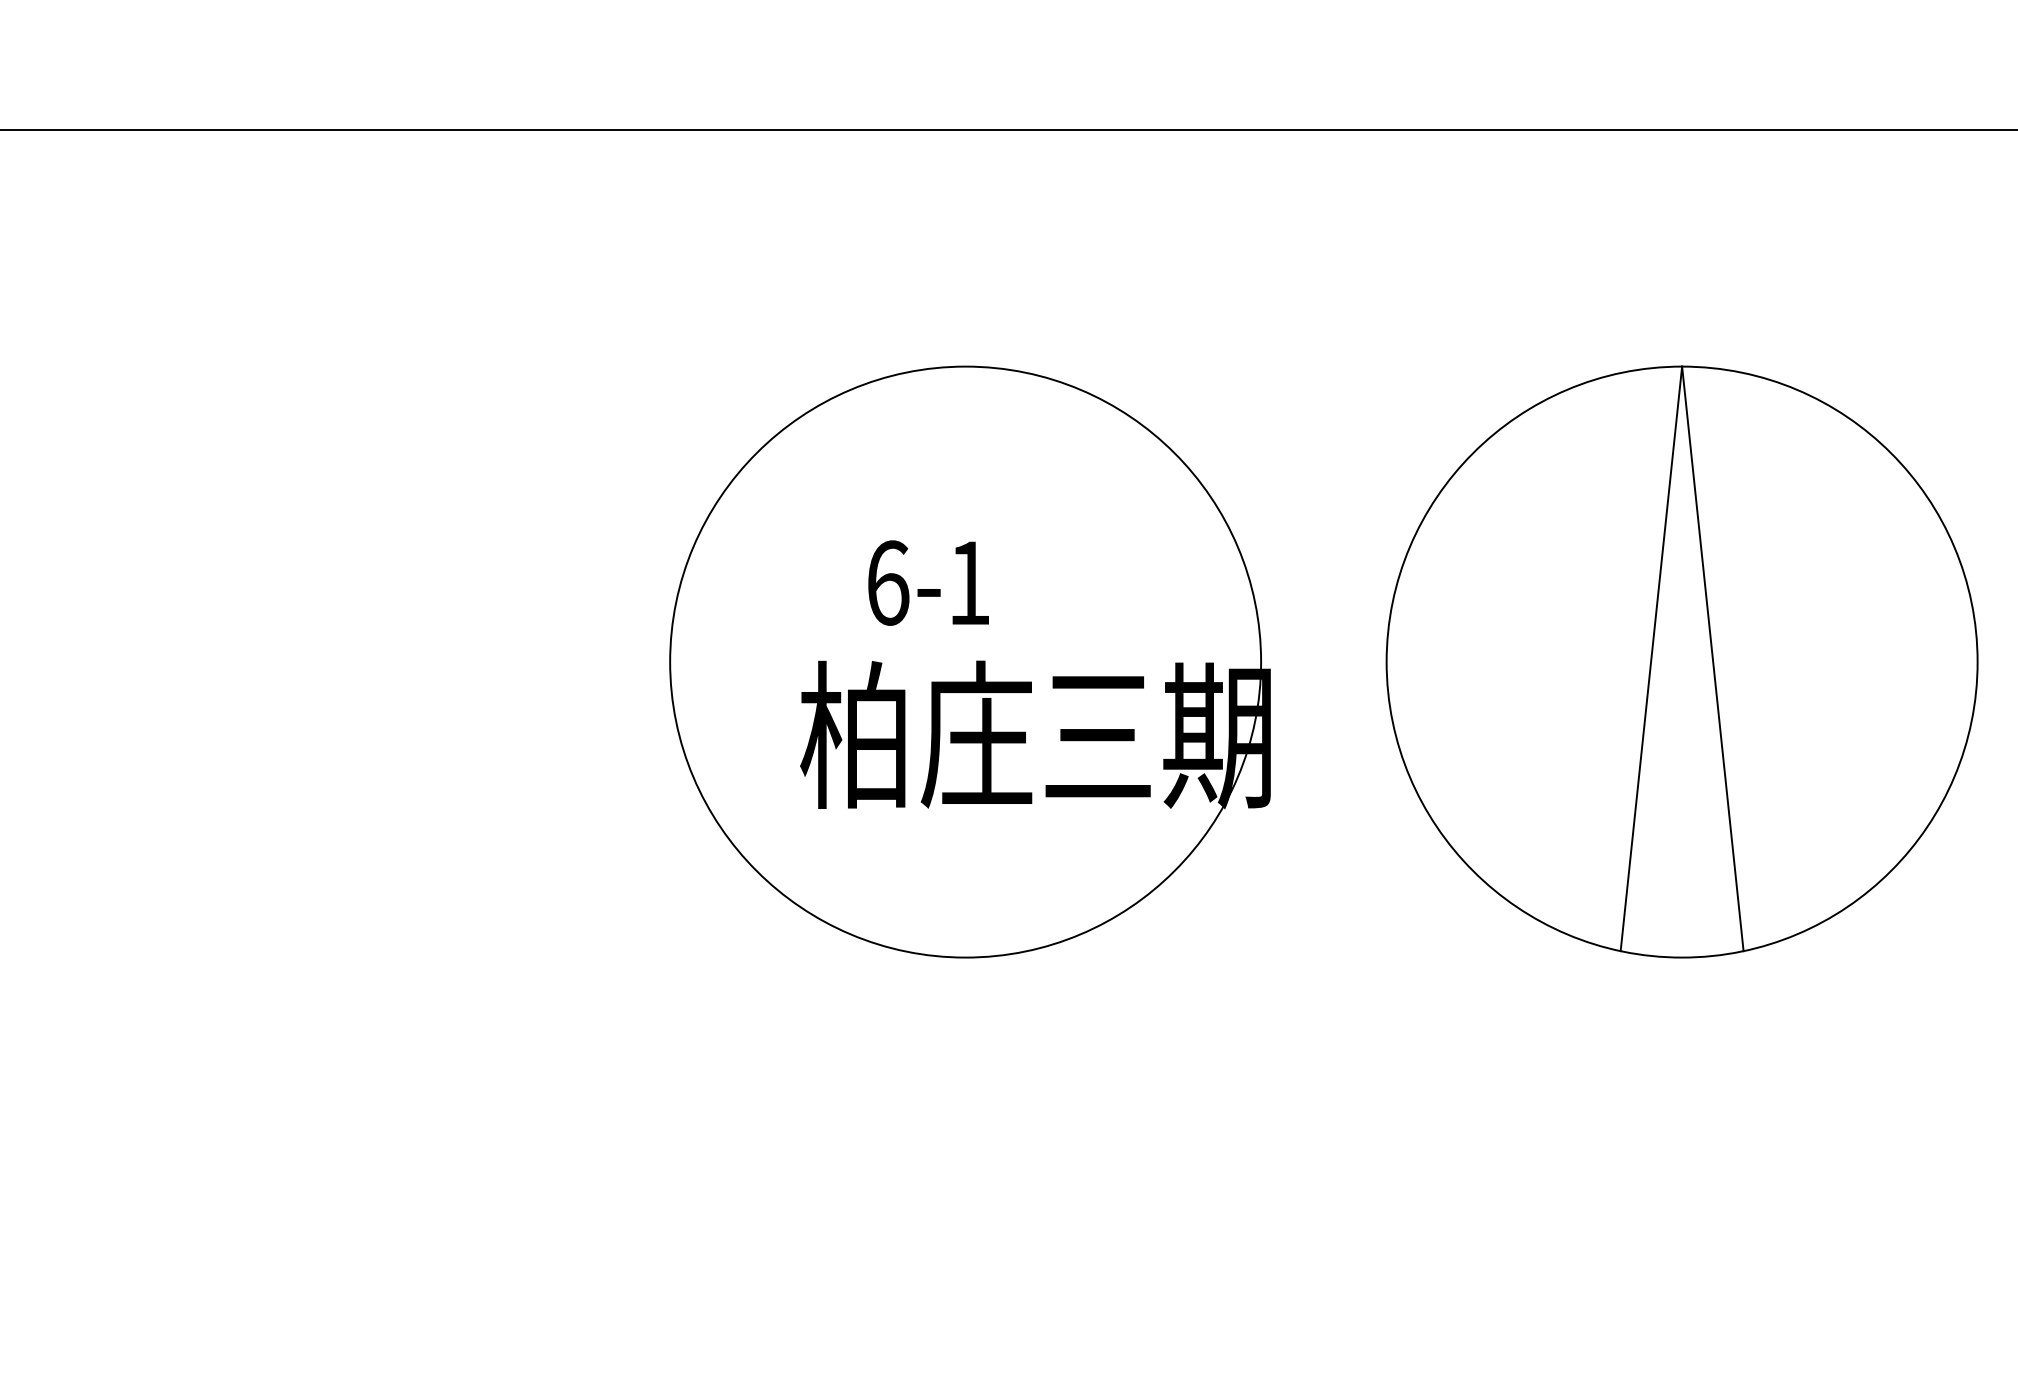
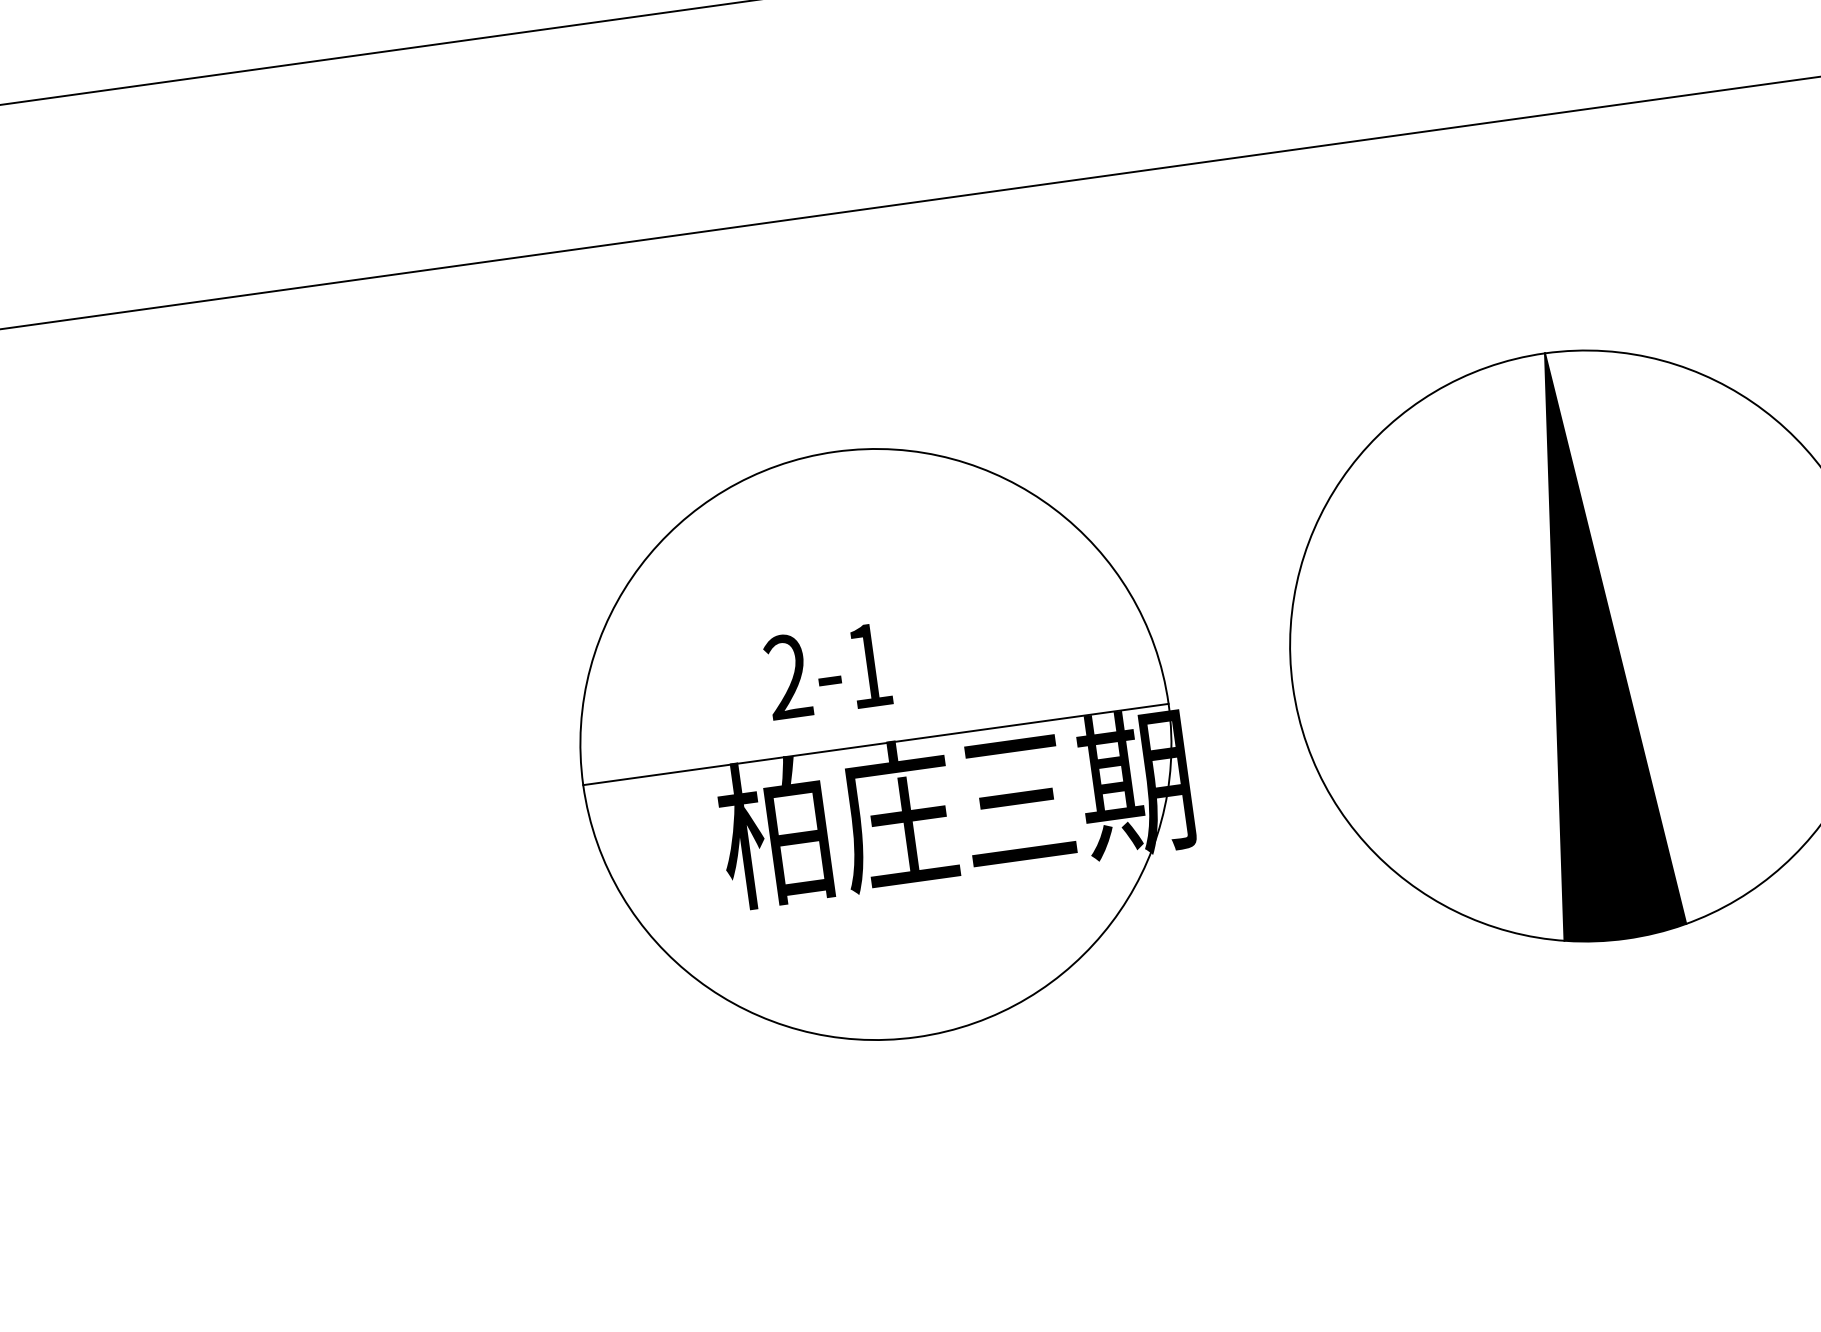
text: (888, 582) -> (788, 676), 6-1 -> 2-1
fill: (1681, 661) -> (1584, 645), added
line: (965, 662) -> (875, 744), added

